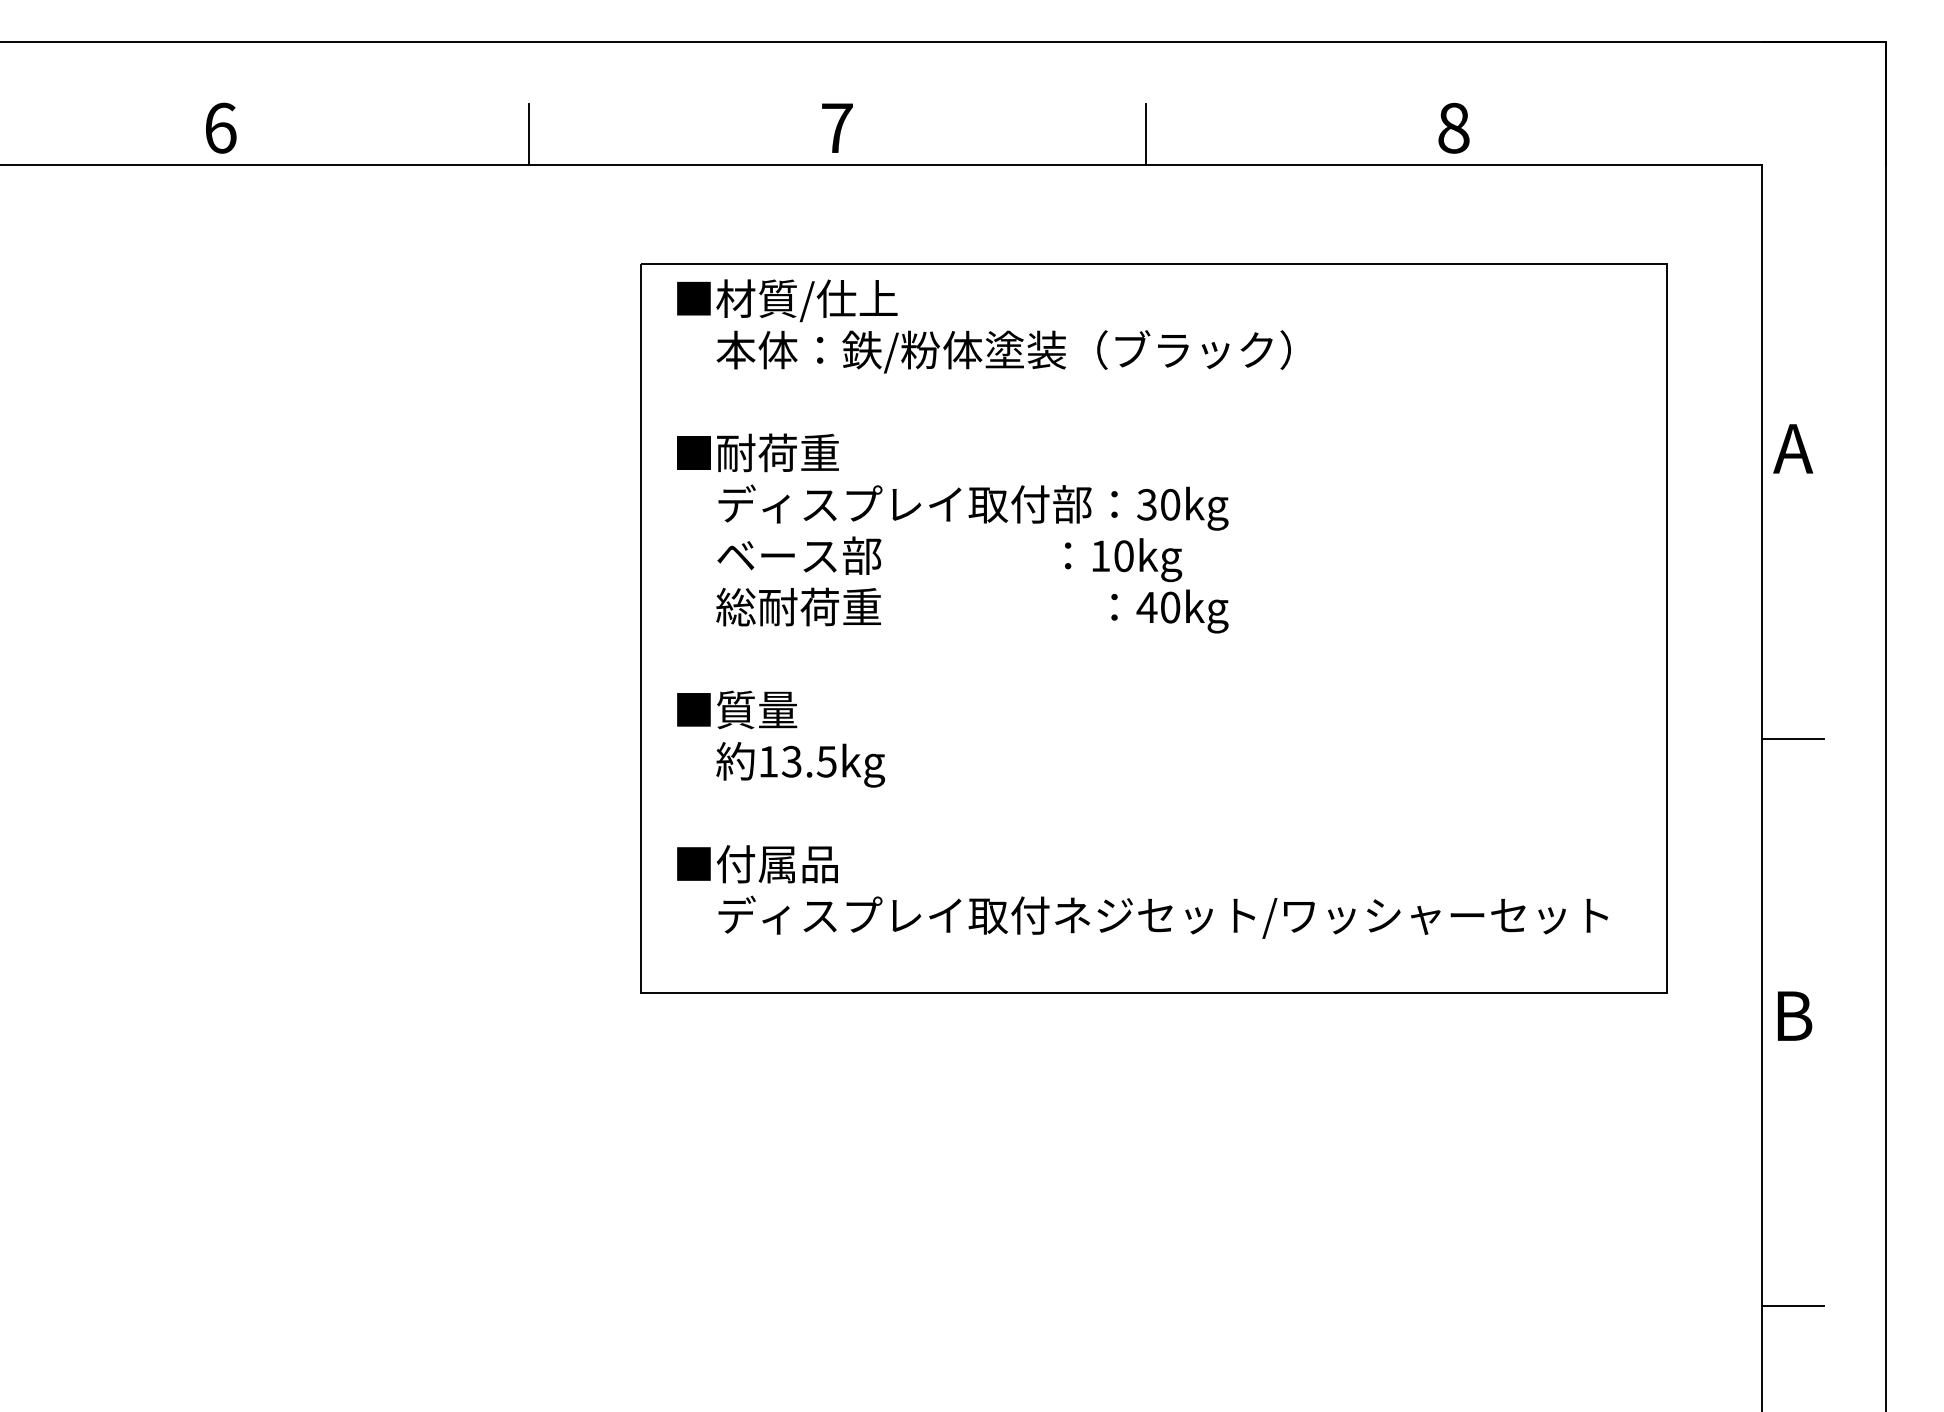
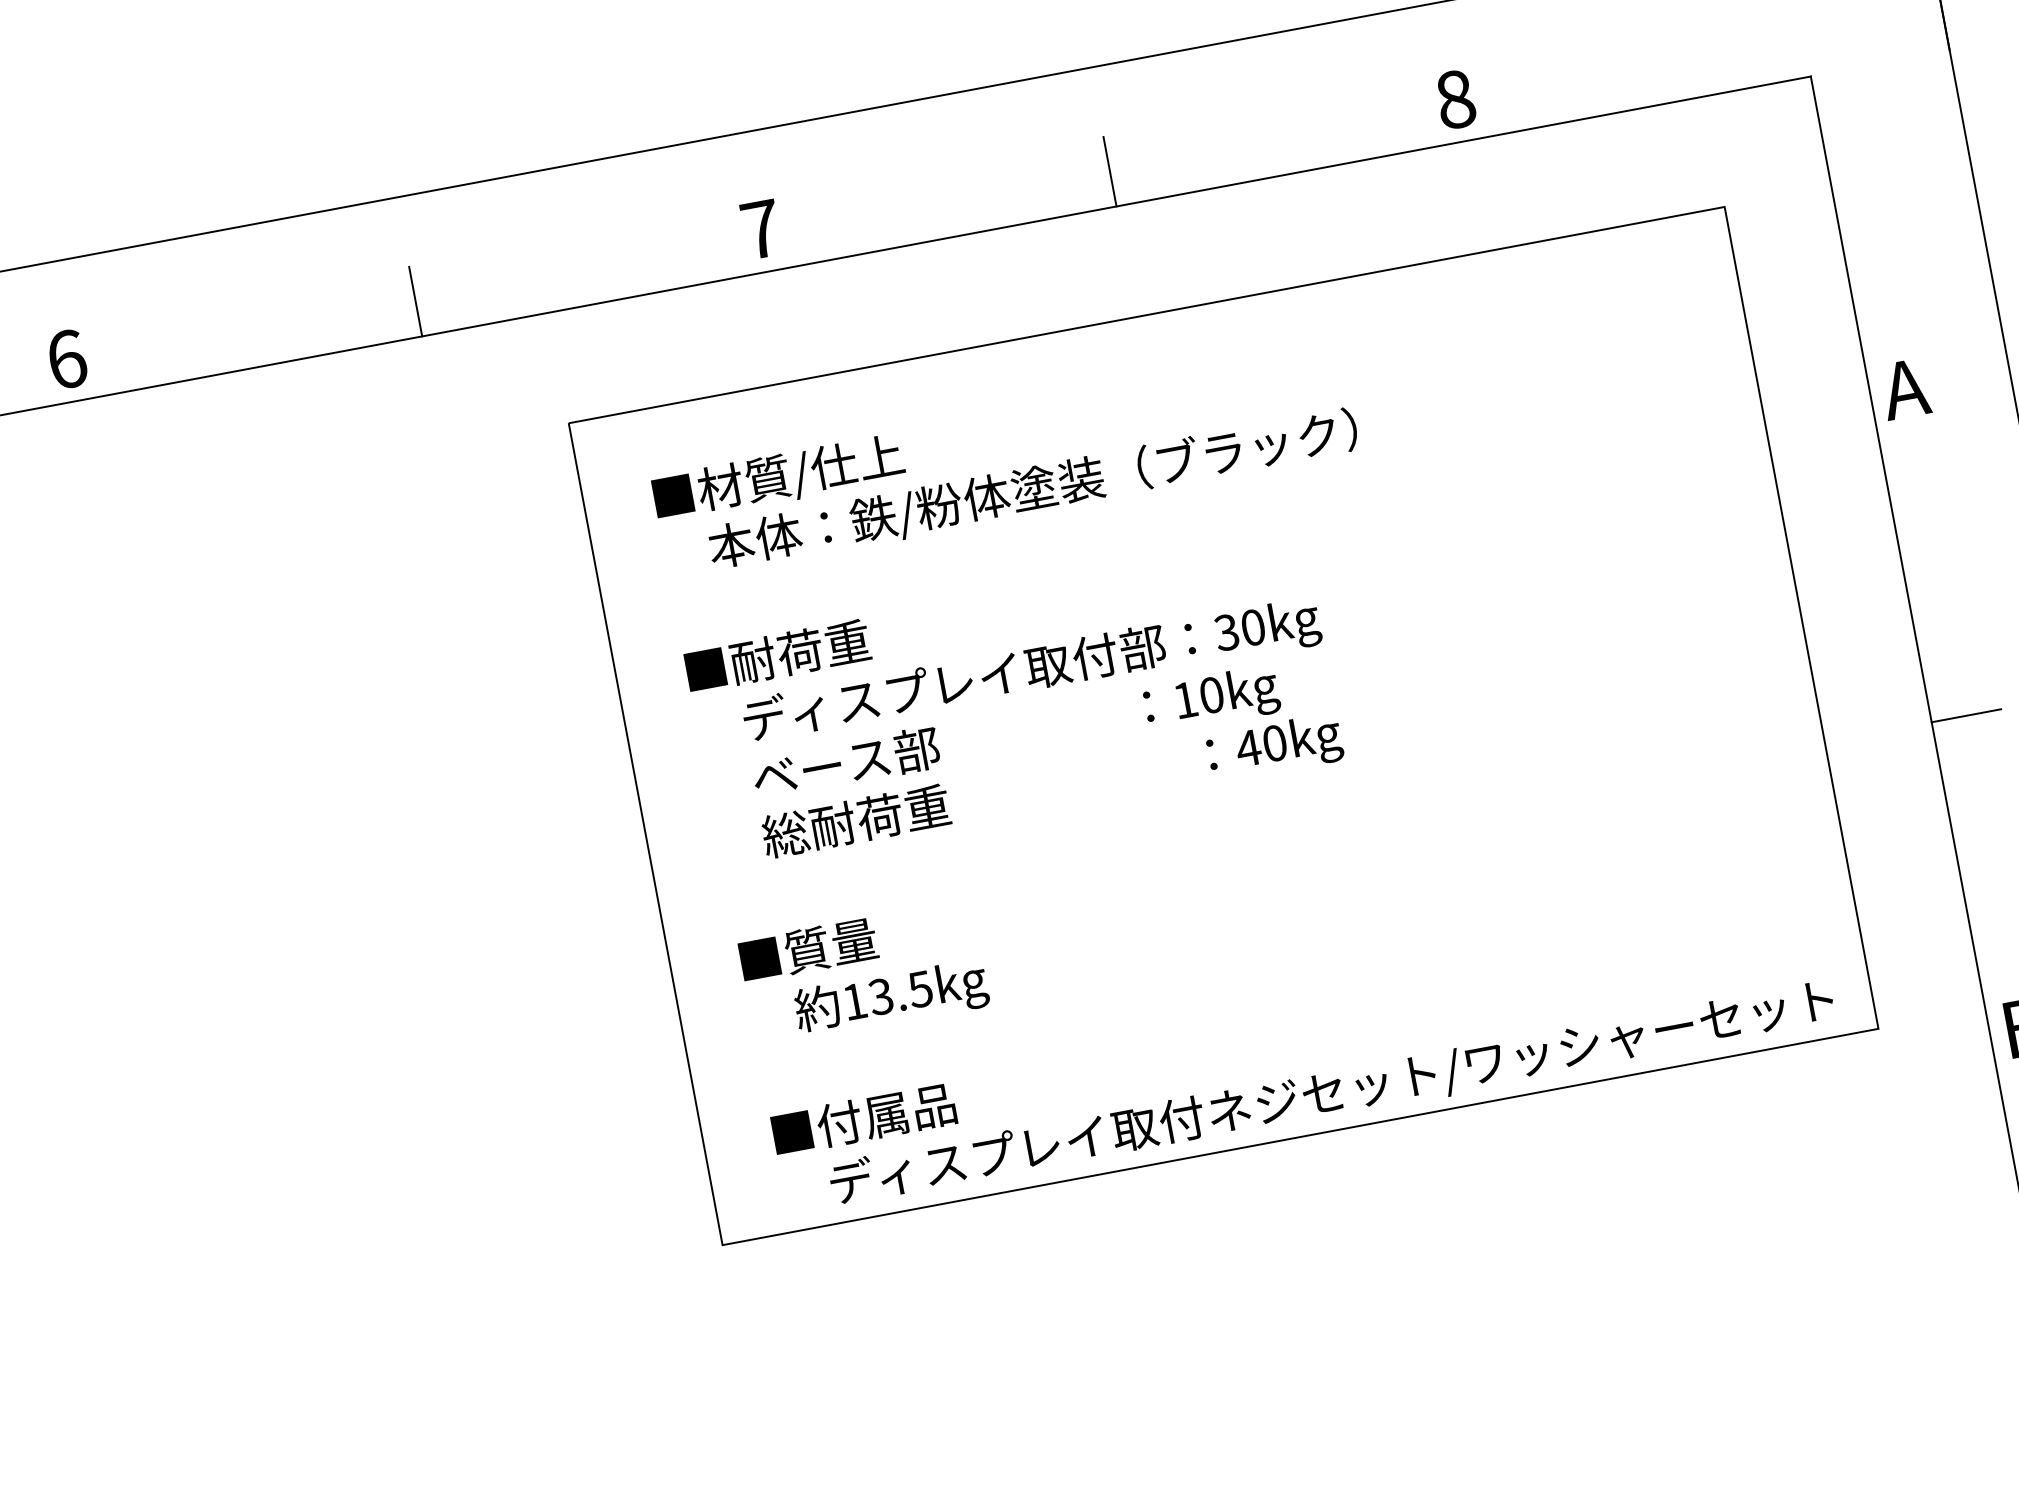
text: (1142, 608) -> (1243, 750), moved

